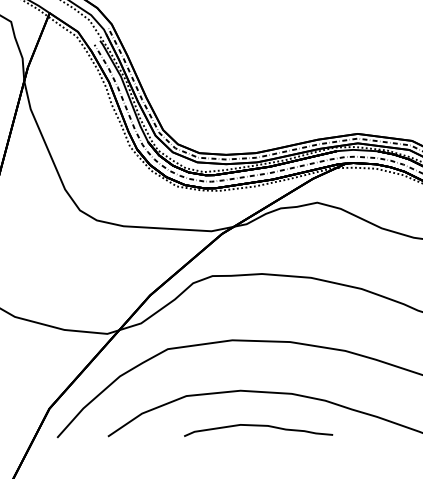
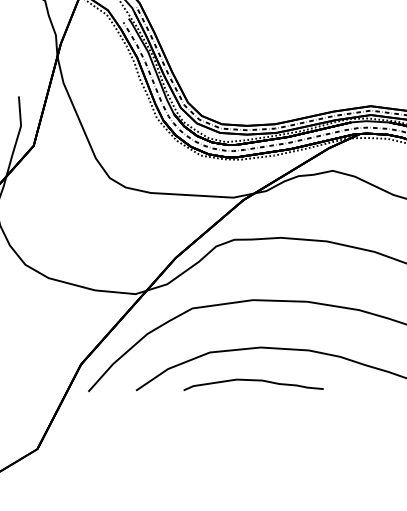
curve: (258, 426) -> (253, 381), moved

